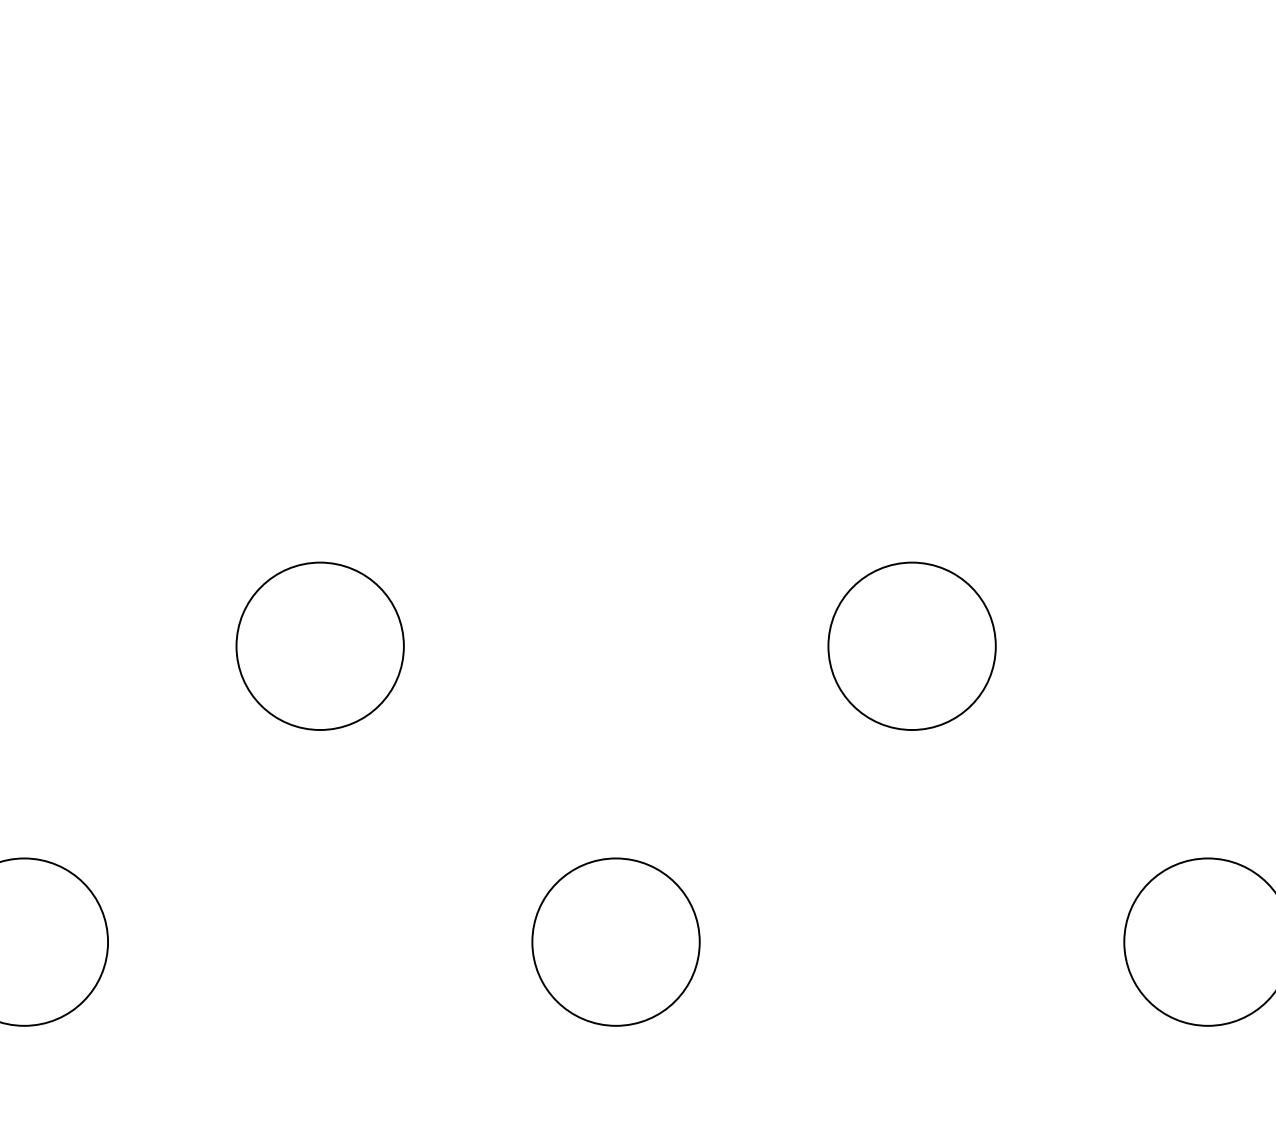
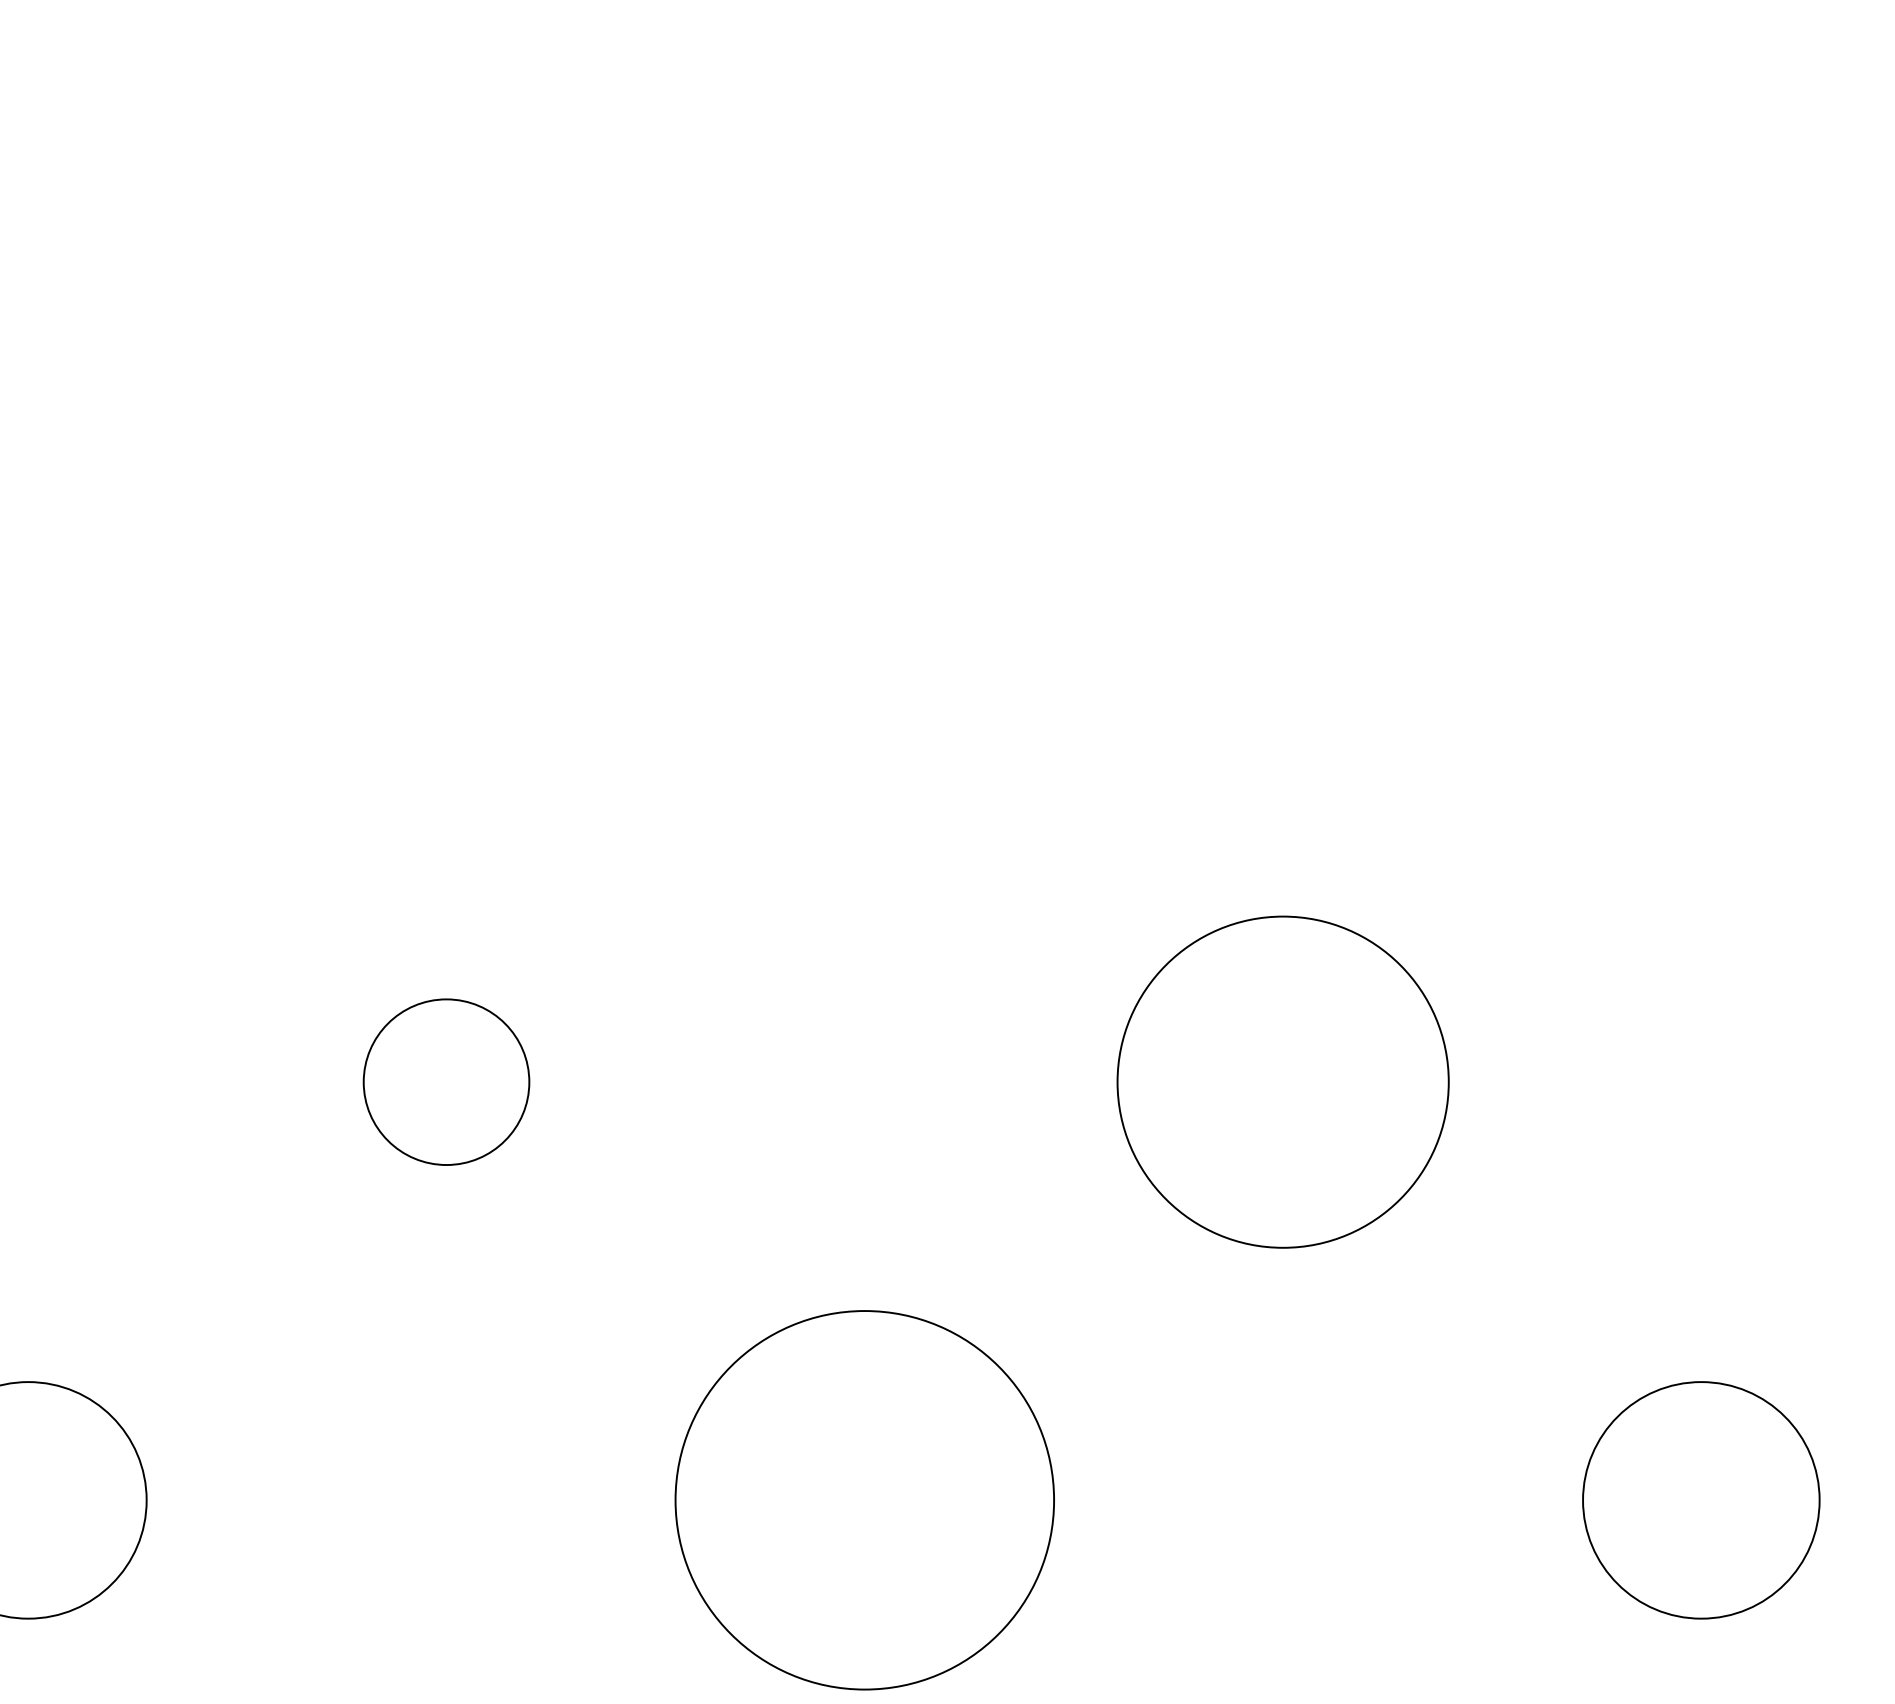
circle: (320, 645) -> (446, 1081), size x0.7
circle: (911, 645) -> (1282, 1081), size x1.4
circle: (615, 942) -> (864, 1500), size x1.6

